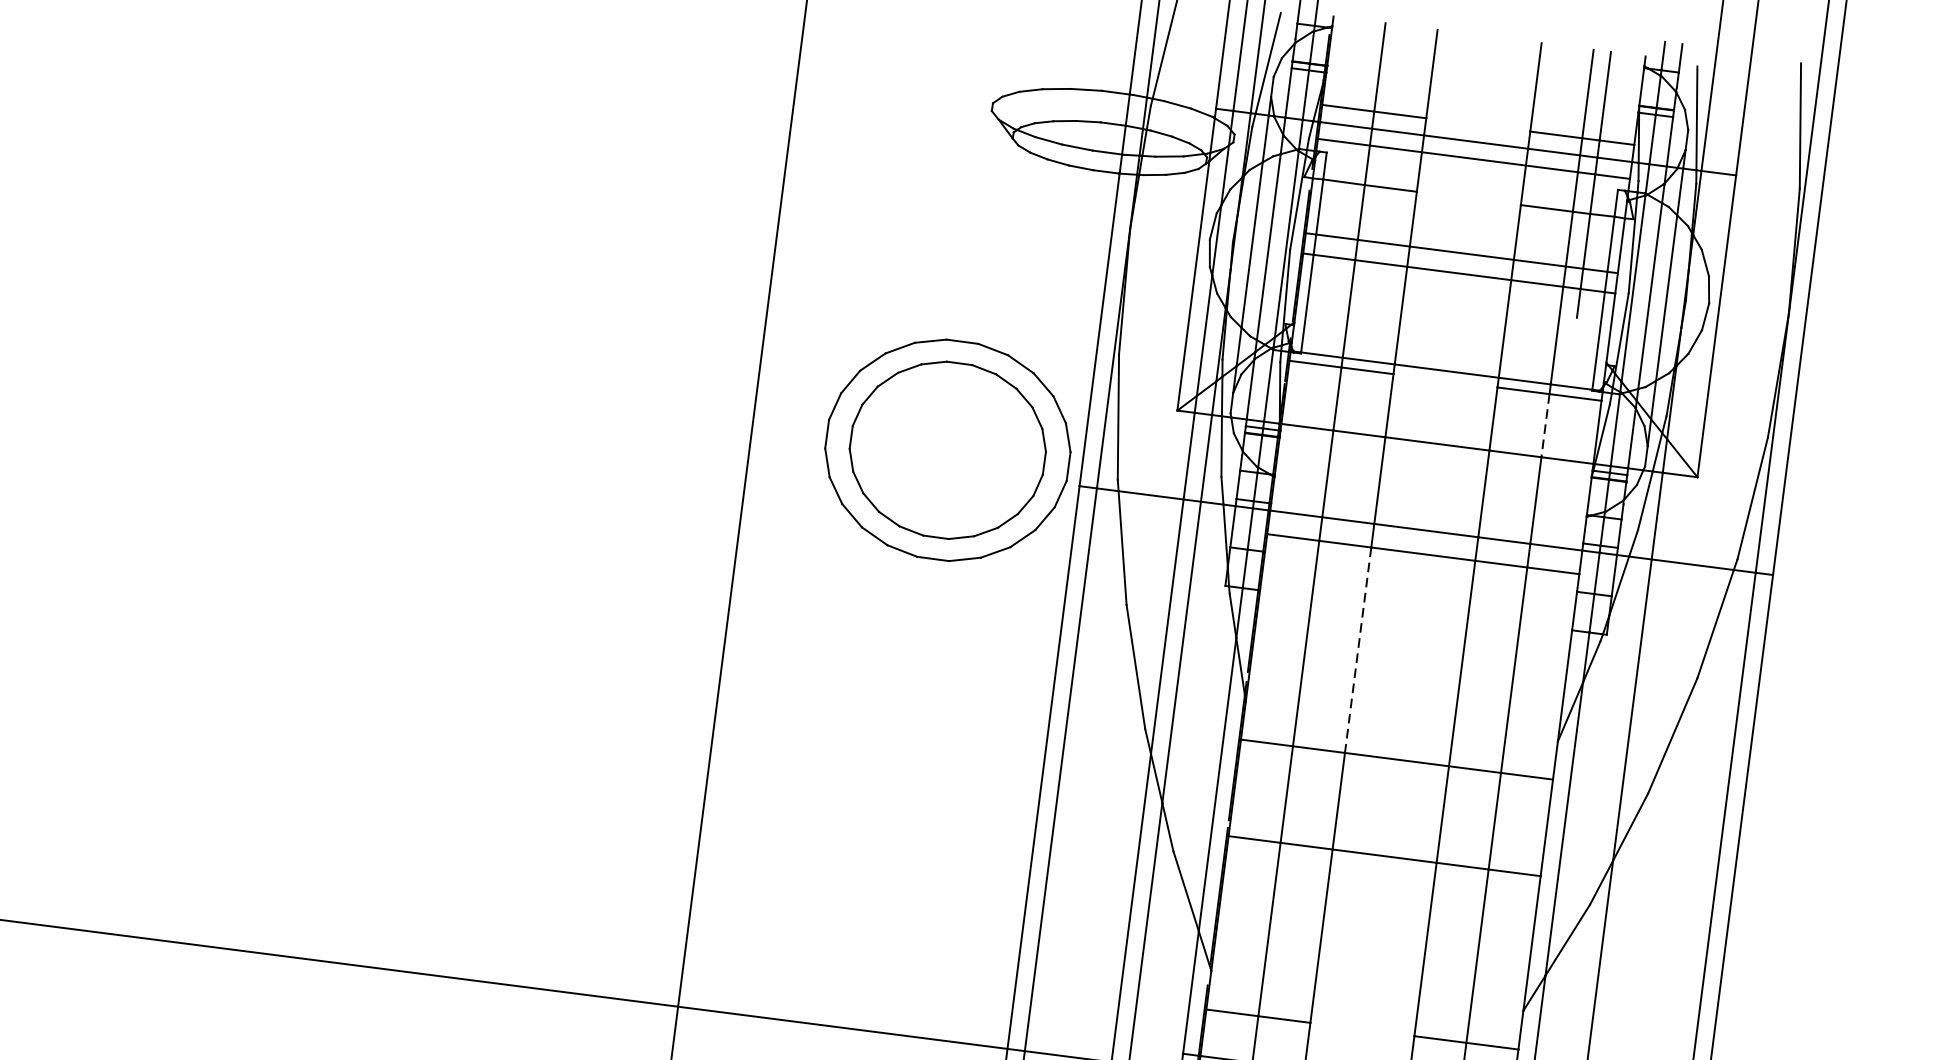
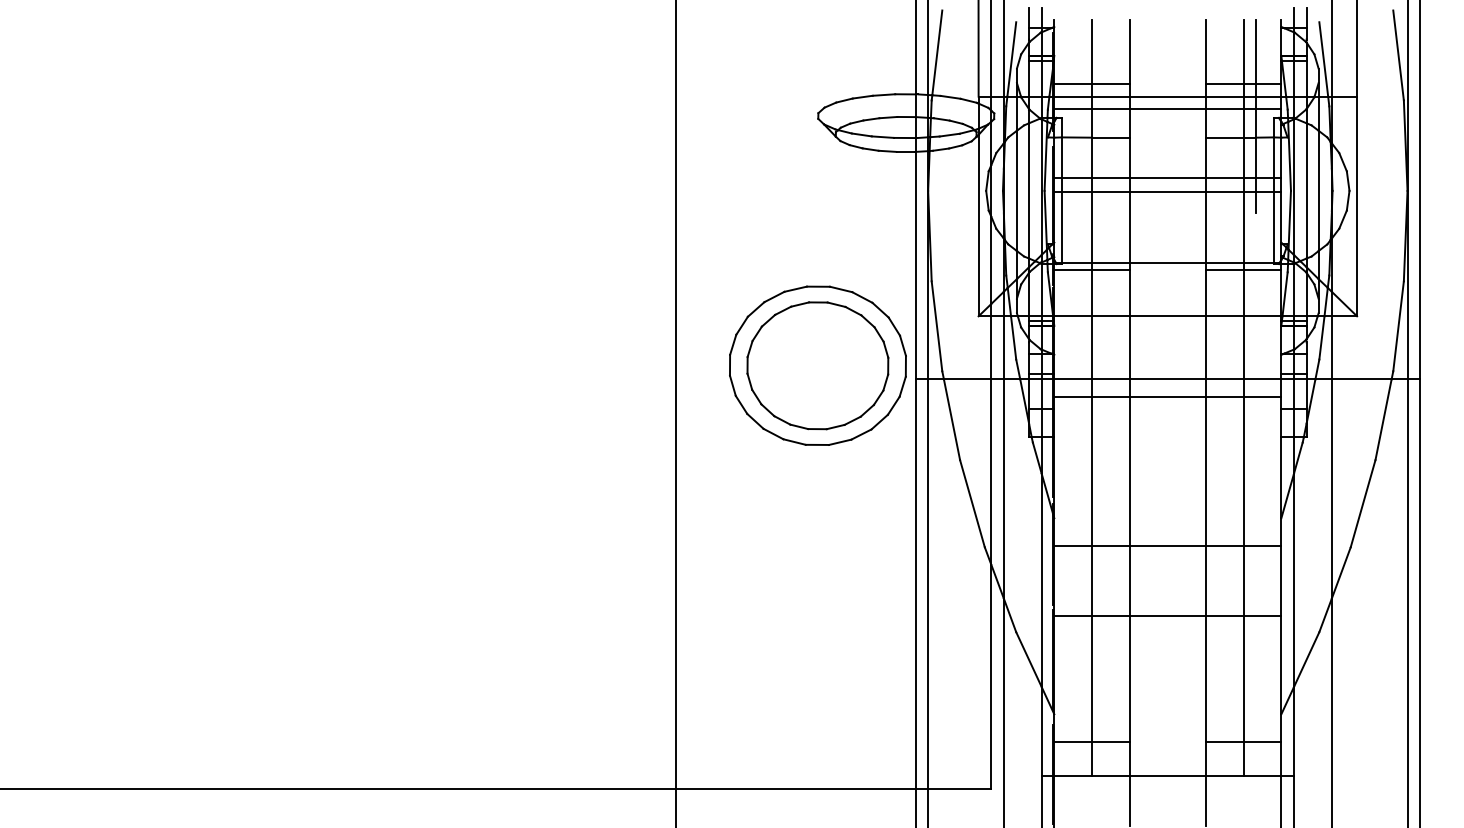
line: (1545, 425) -> (1243, 293), dashed -> solid
line: (1358, 650) -> (1130, 471), dashed -> solid

